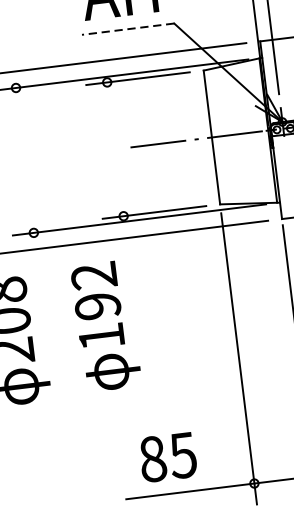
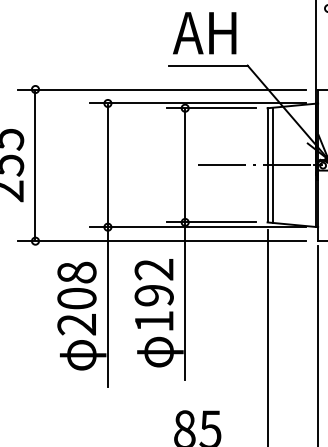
line: (127, 29) -> (207, 65), dashed -> solid
line: (218, 135) -> (273, 164), added
line: (127, 242) -> (185, 244), added
line: (35, 254) -> (107, 245), added

